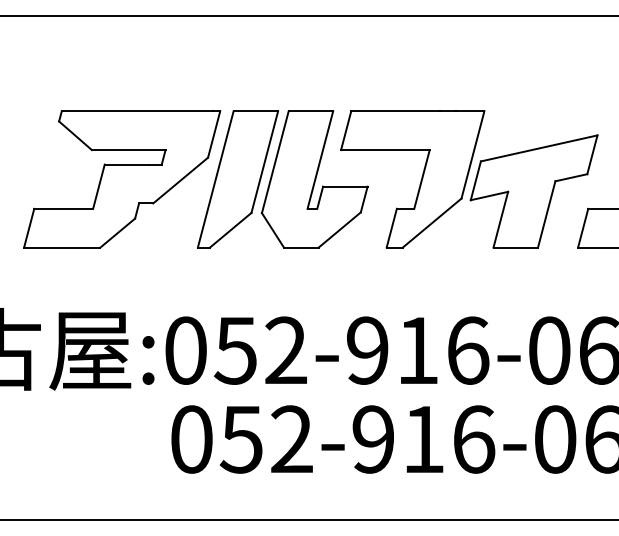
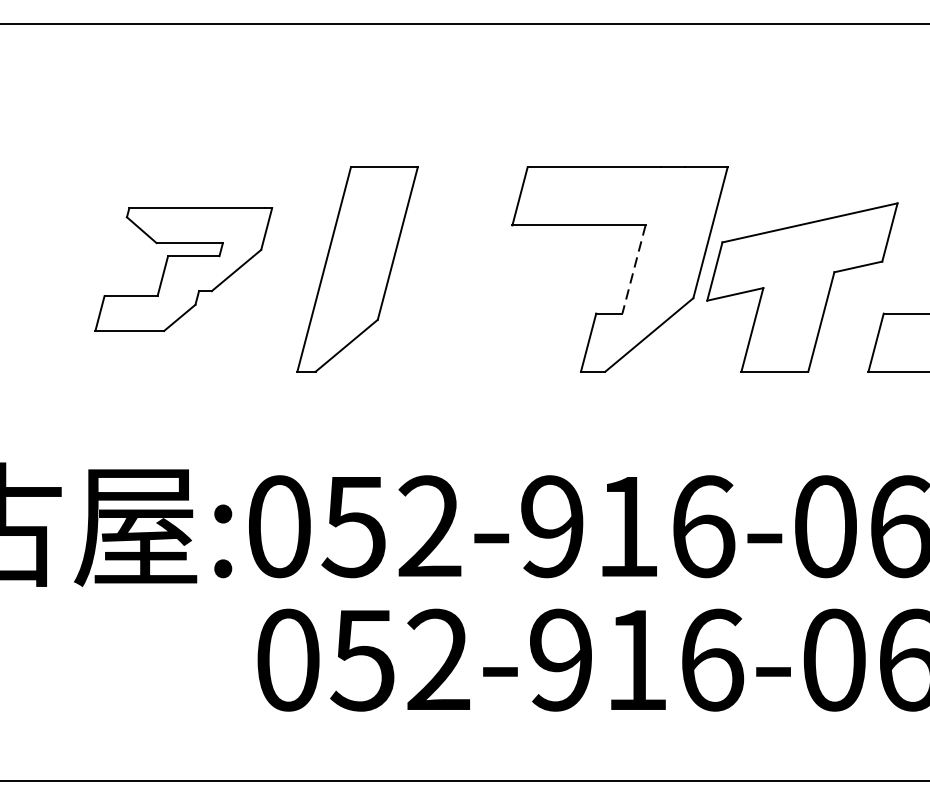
part: (122, 179) -> (184, 269), size x0.6
part: (314, 179) -> (472, 269), removed
line: (421, 179) -> (633, 269), solid -> dashed

